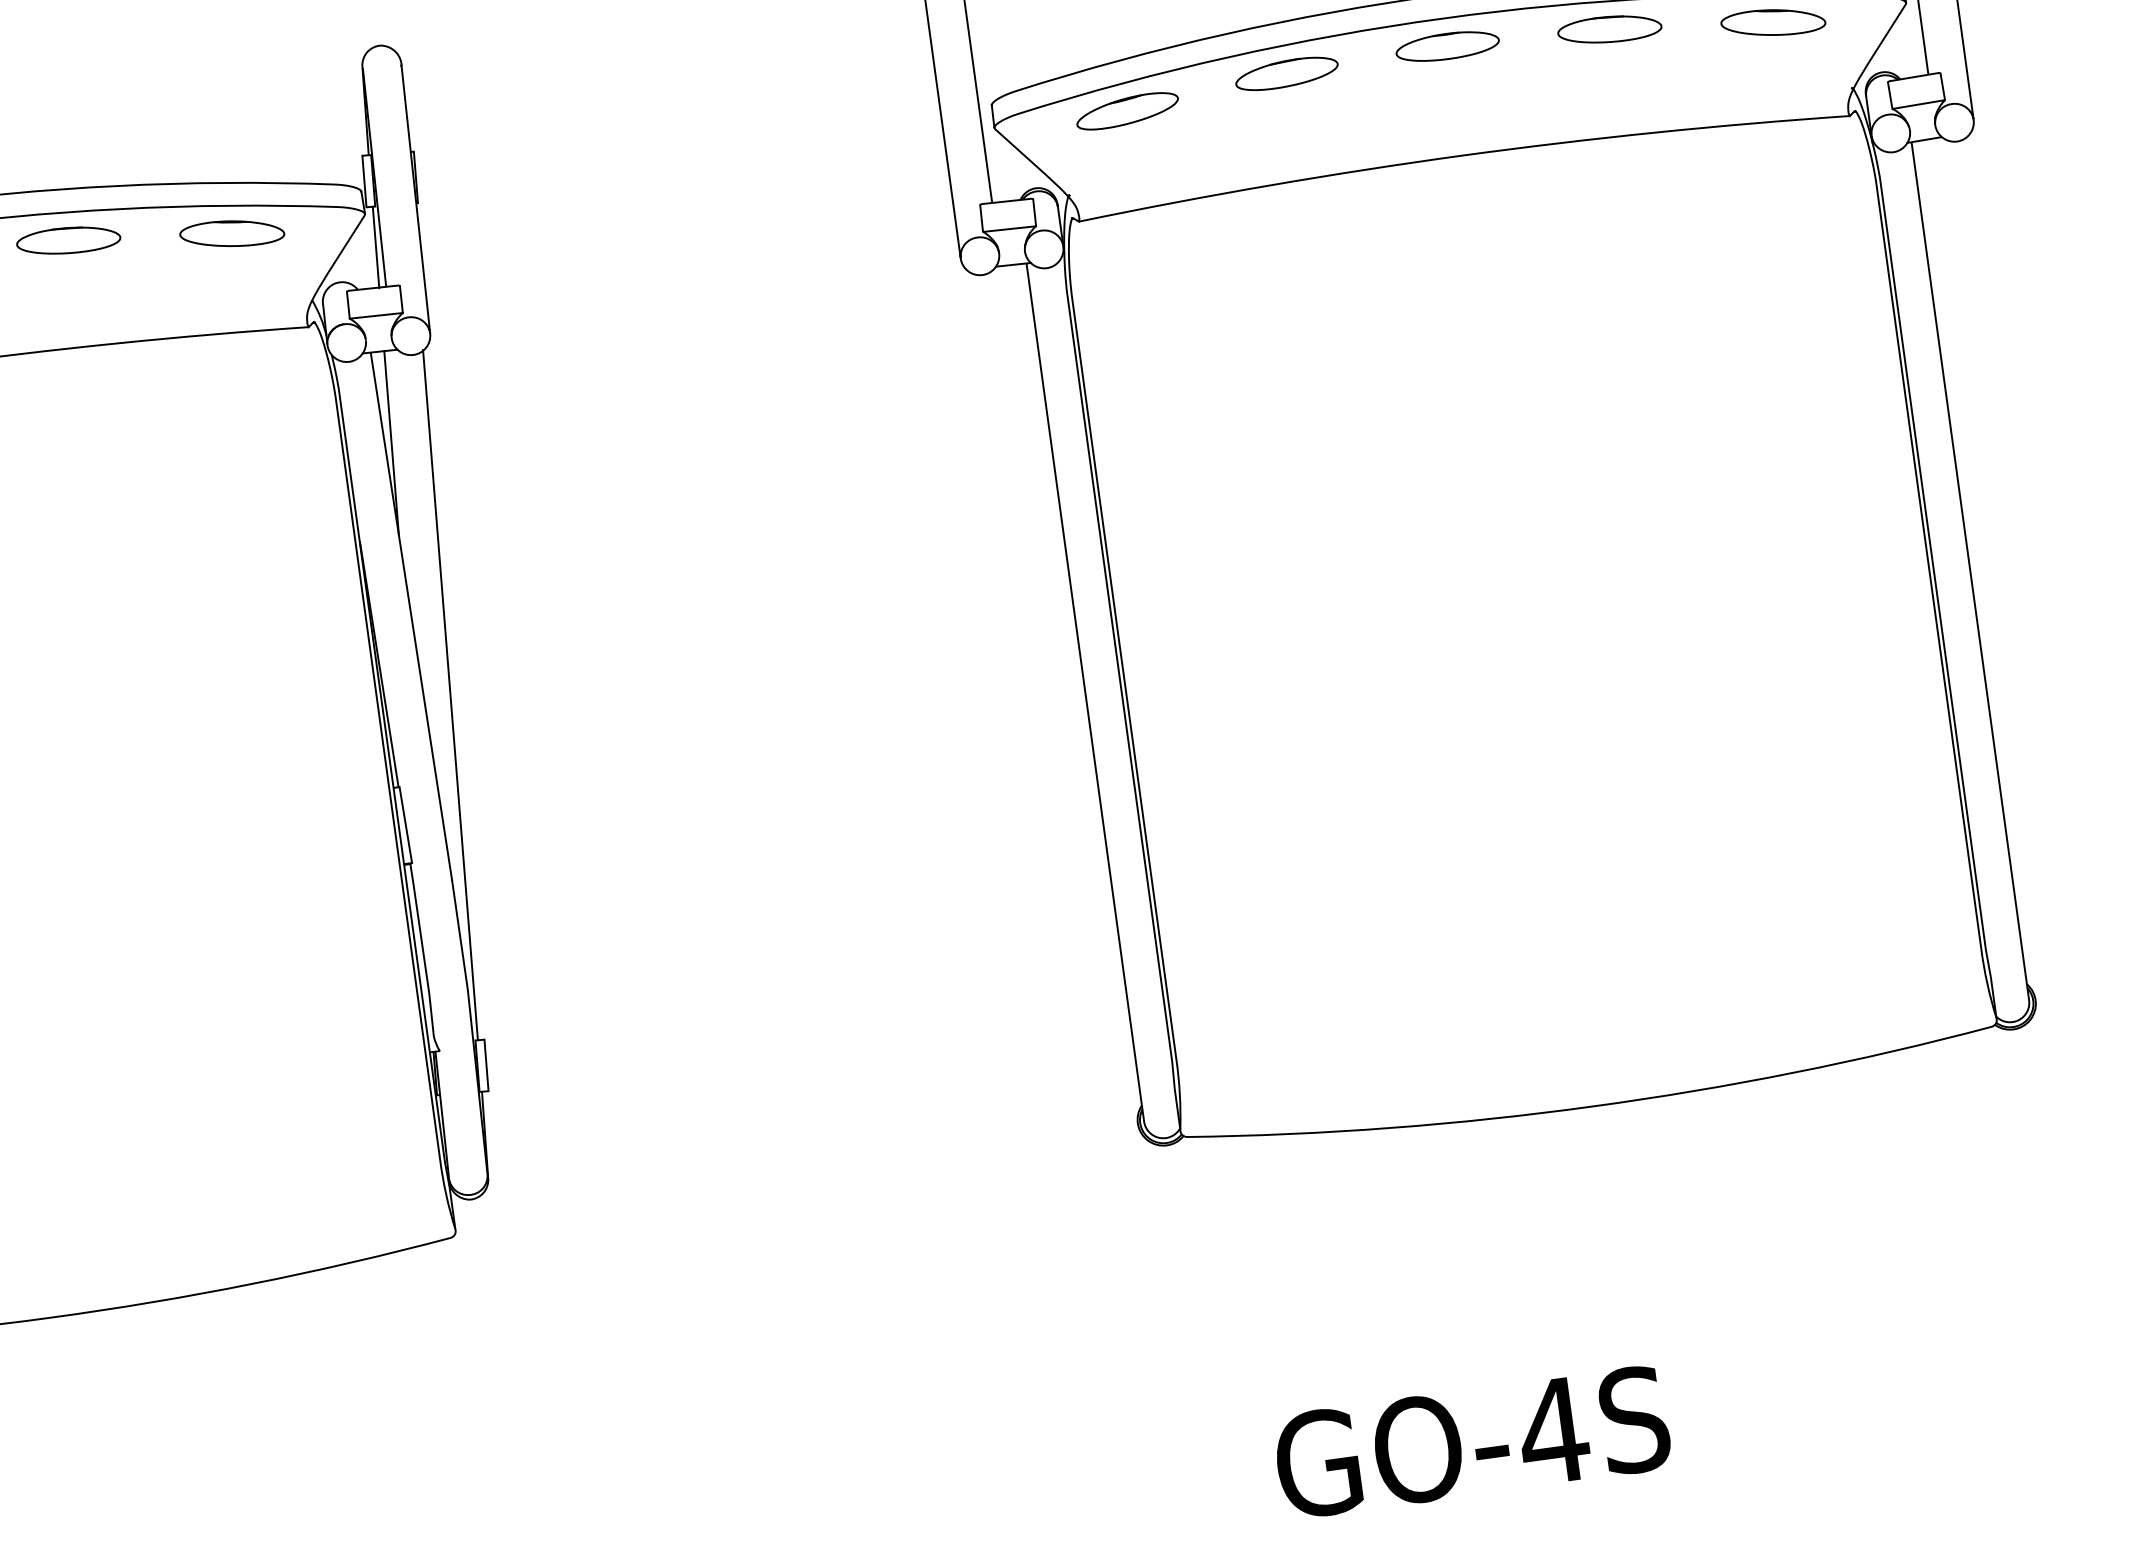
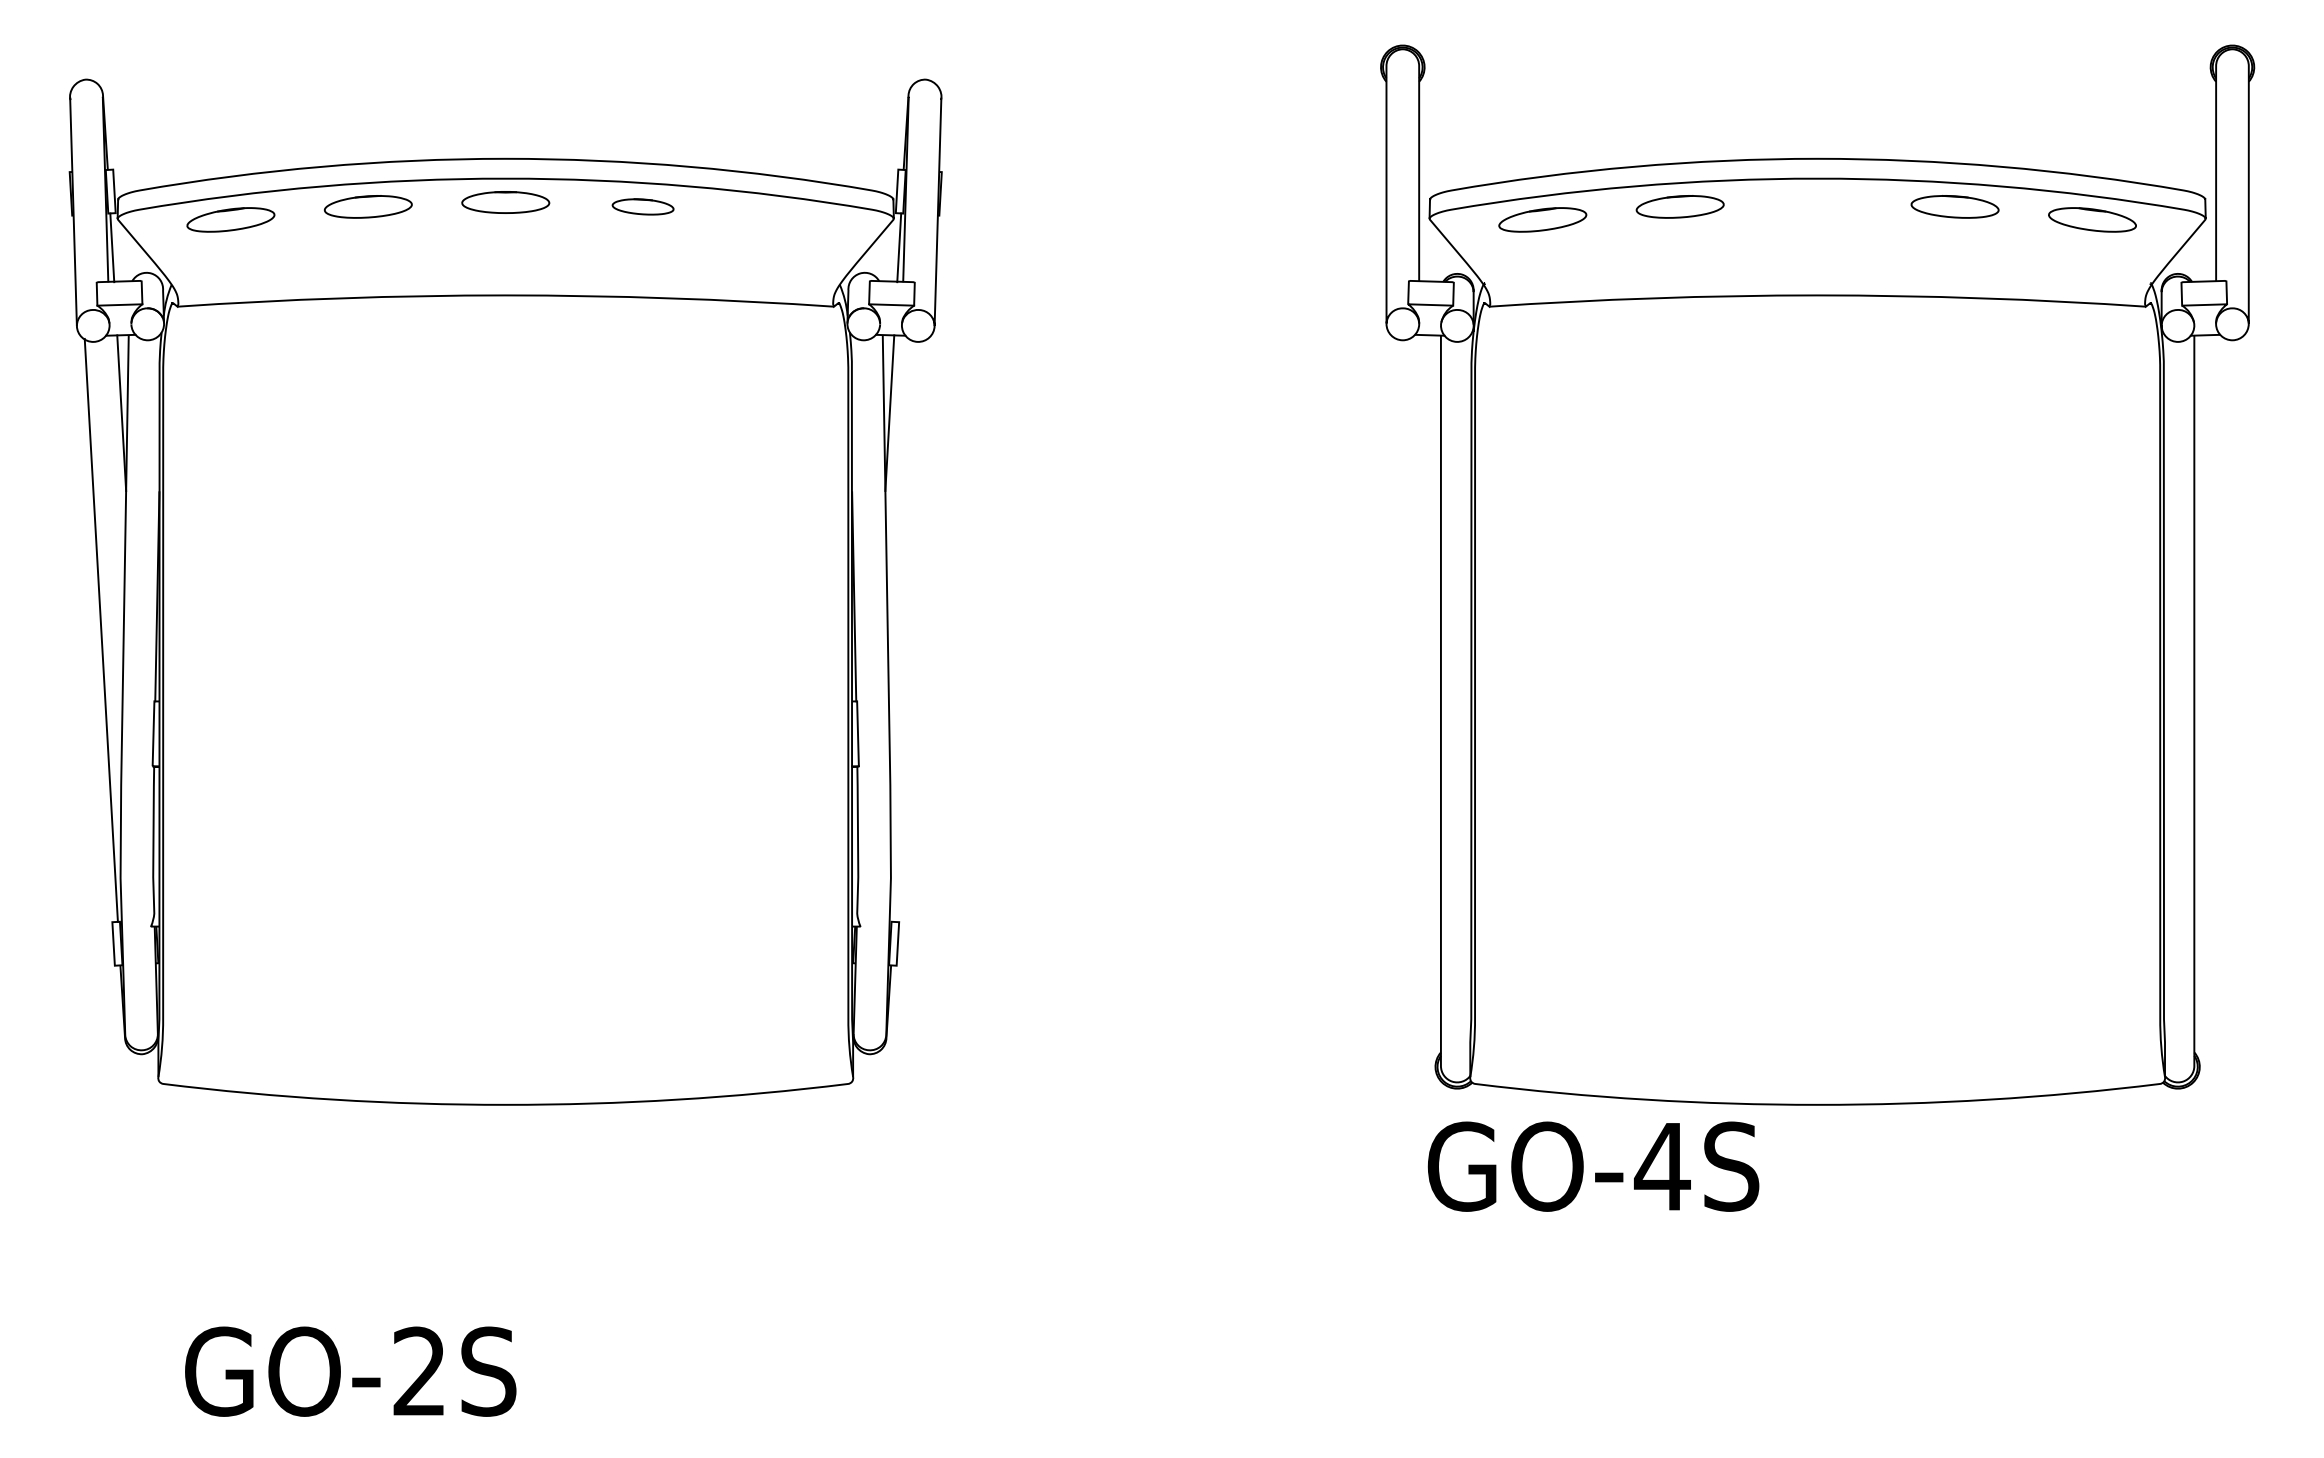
part: (1447, 46) -> (1817, 202), removed
part: (232, 233) -> (780, 219), removed
part: (67, 240) -> (642, 206), size x0.7
line: (449, 694) -> (909, 629), removed
text: (1472, 1442) -> (1593, 1166), moved

